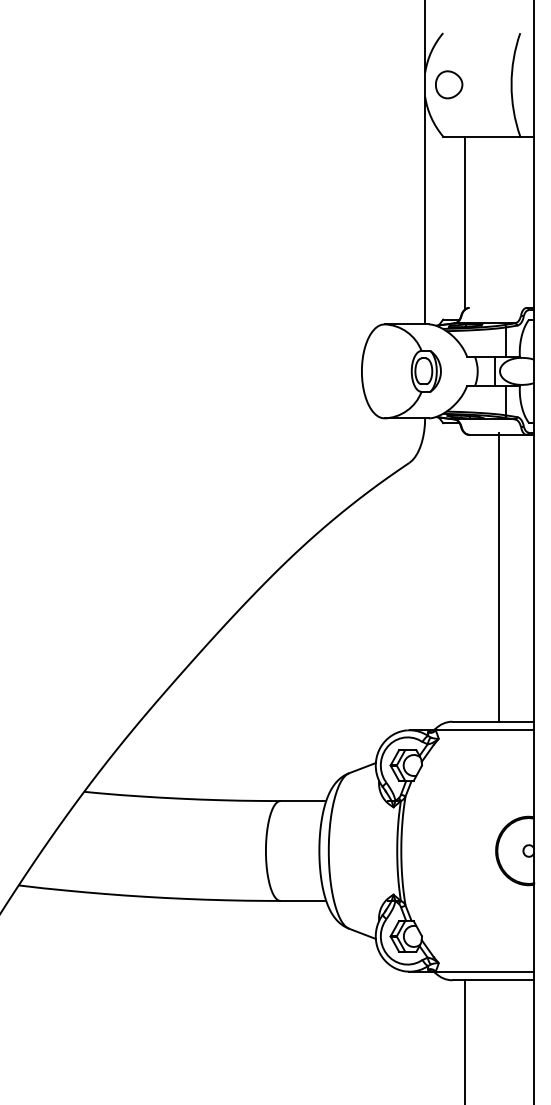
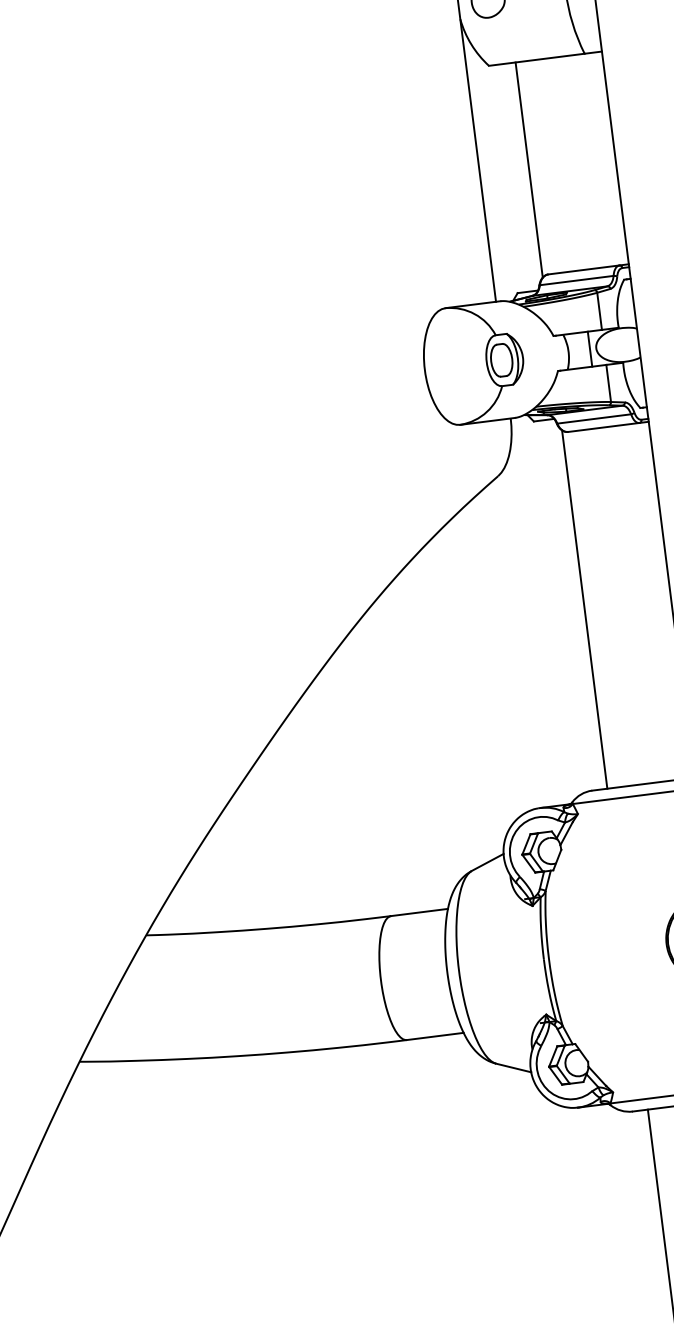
line: (497, 307) -> (583, 269), added
line: (491, 315) -> (576, 280), added
line: (491, 427) -> (594, 419), added
line: (498, 576) -> (584, 608), moved

